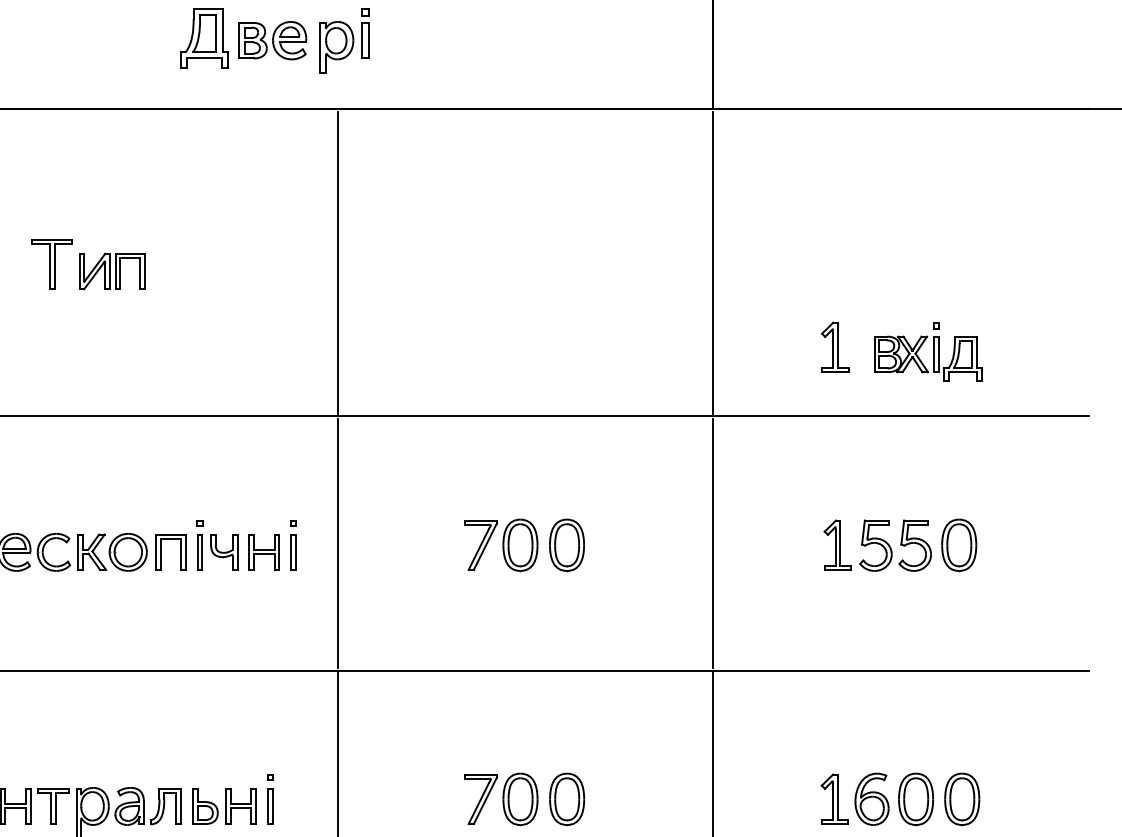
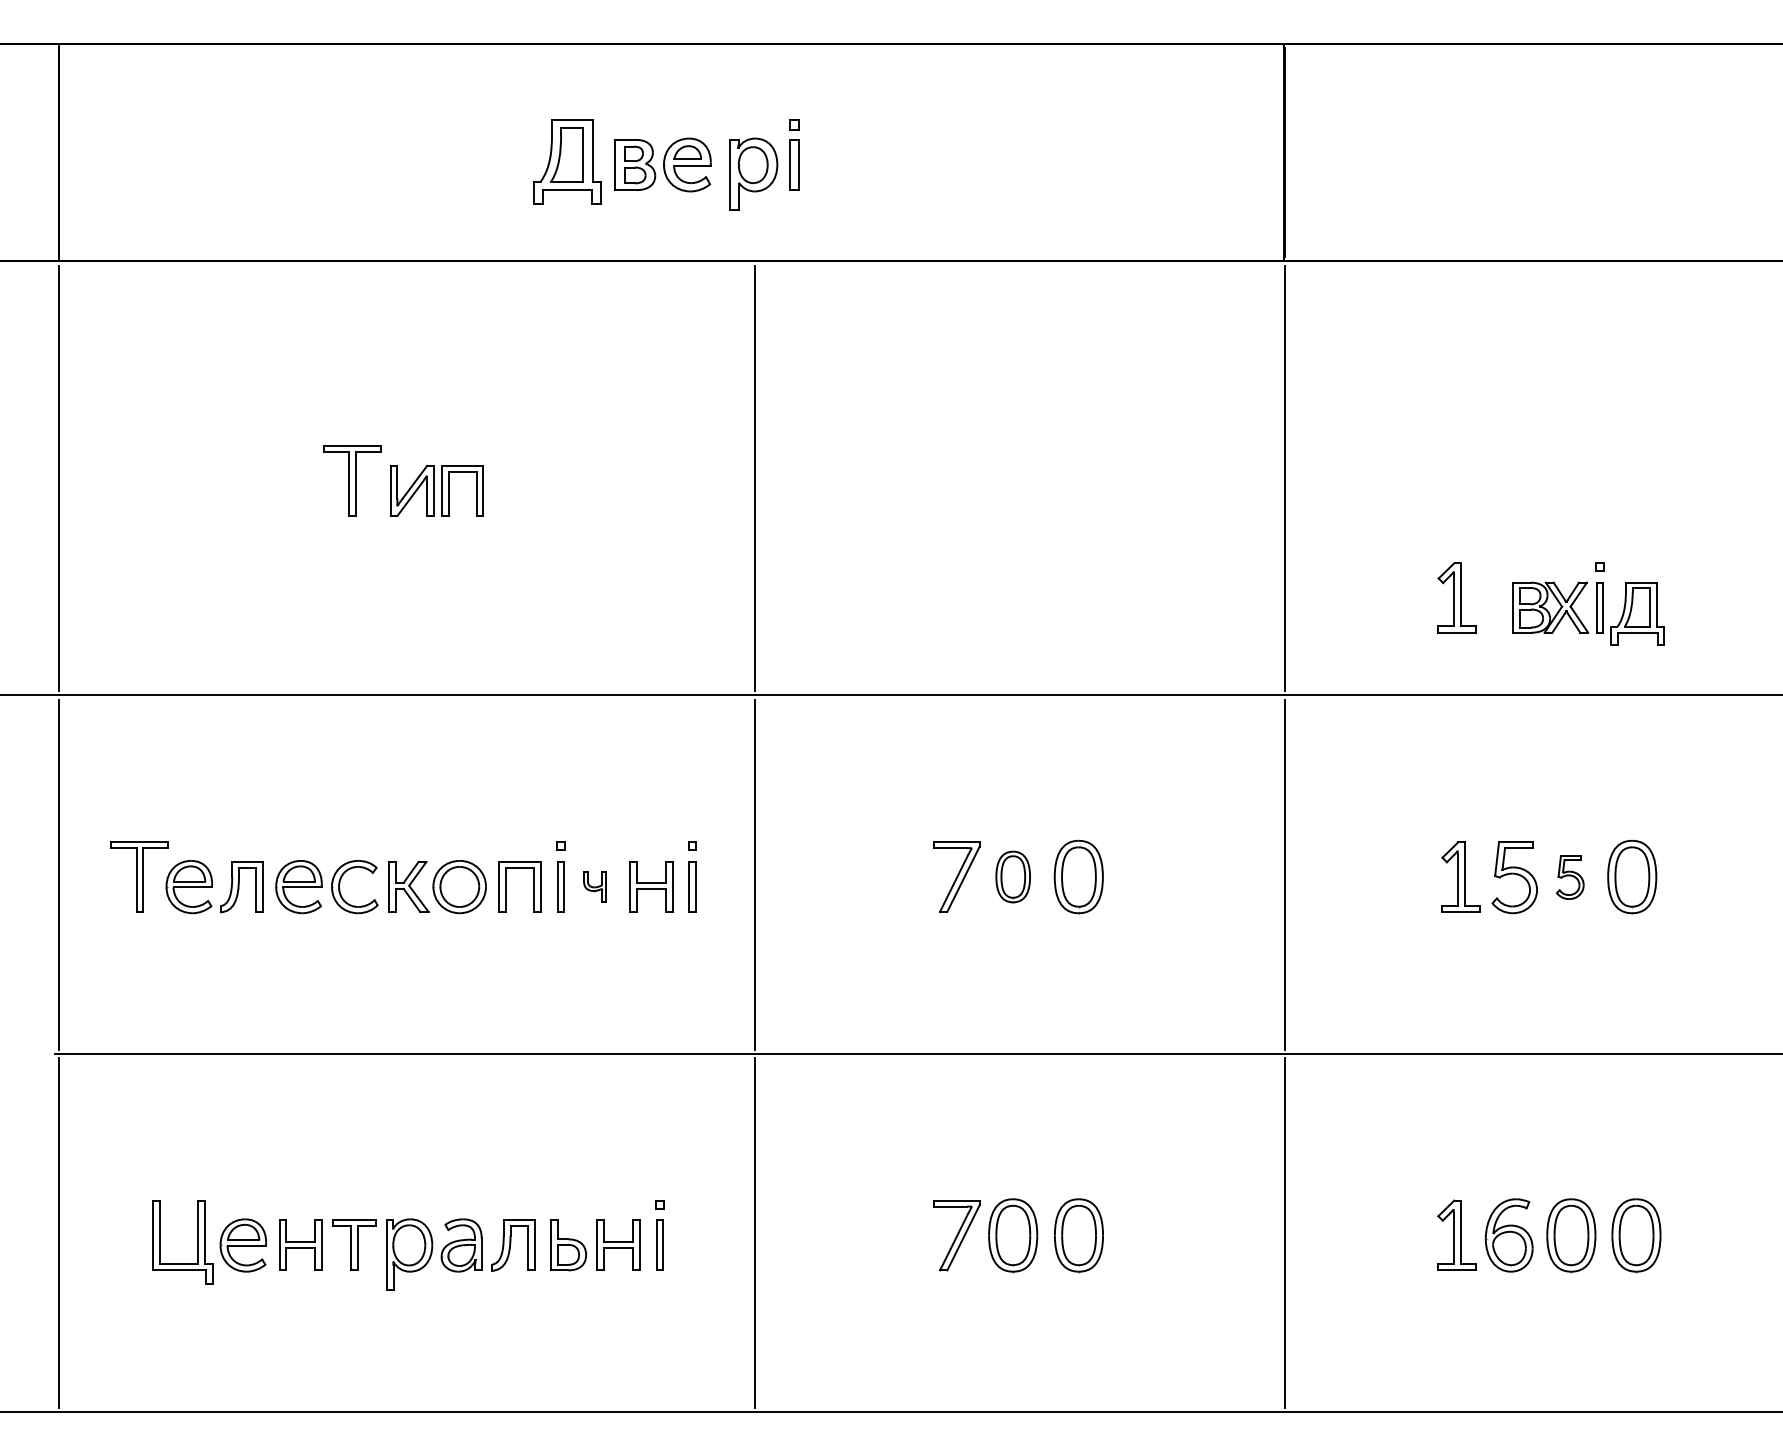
part: (520, 544) -> (1013, 876), size x0.7
part: (915, 545) -> (1570, 877), size x0.6
part: (223, 551) -> (594, 886), size x0.6

